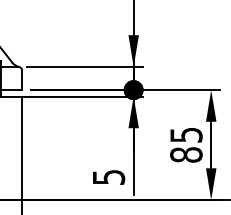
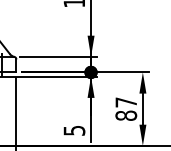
text: (186, 135) -> (126, 102), 85 -> 87

